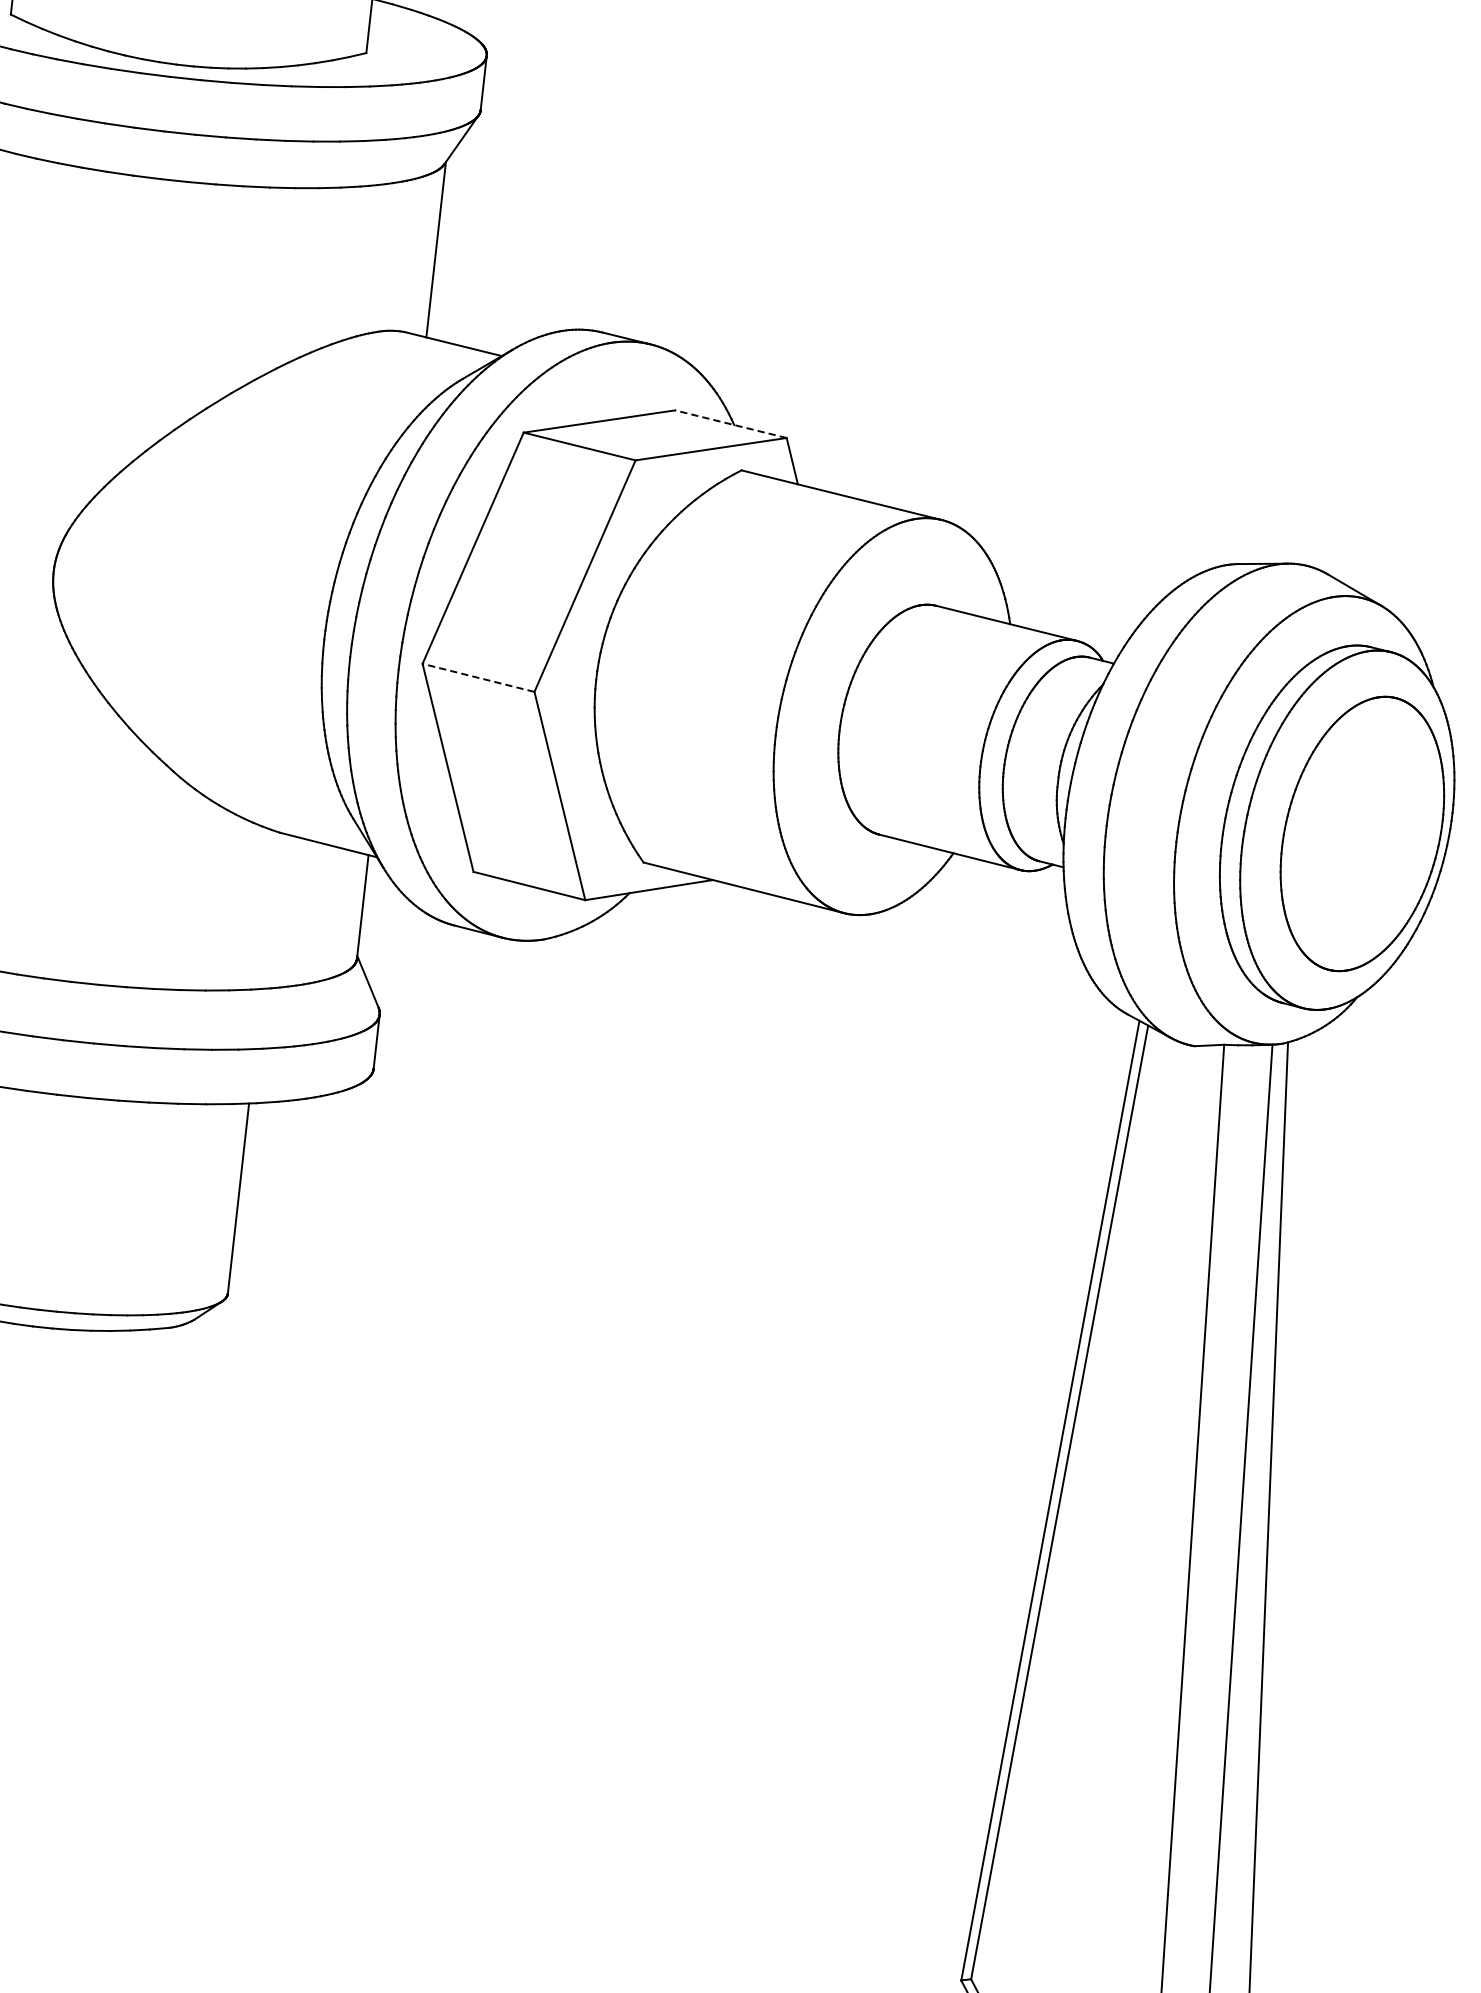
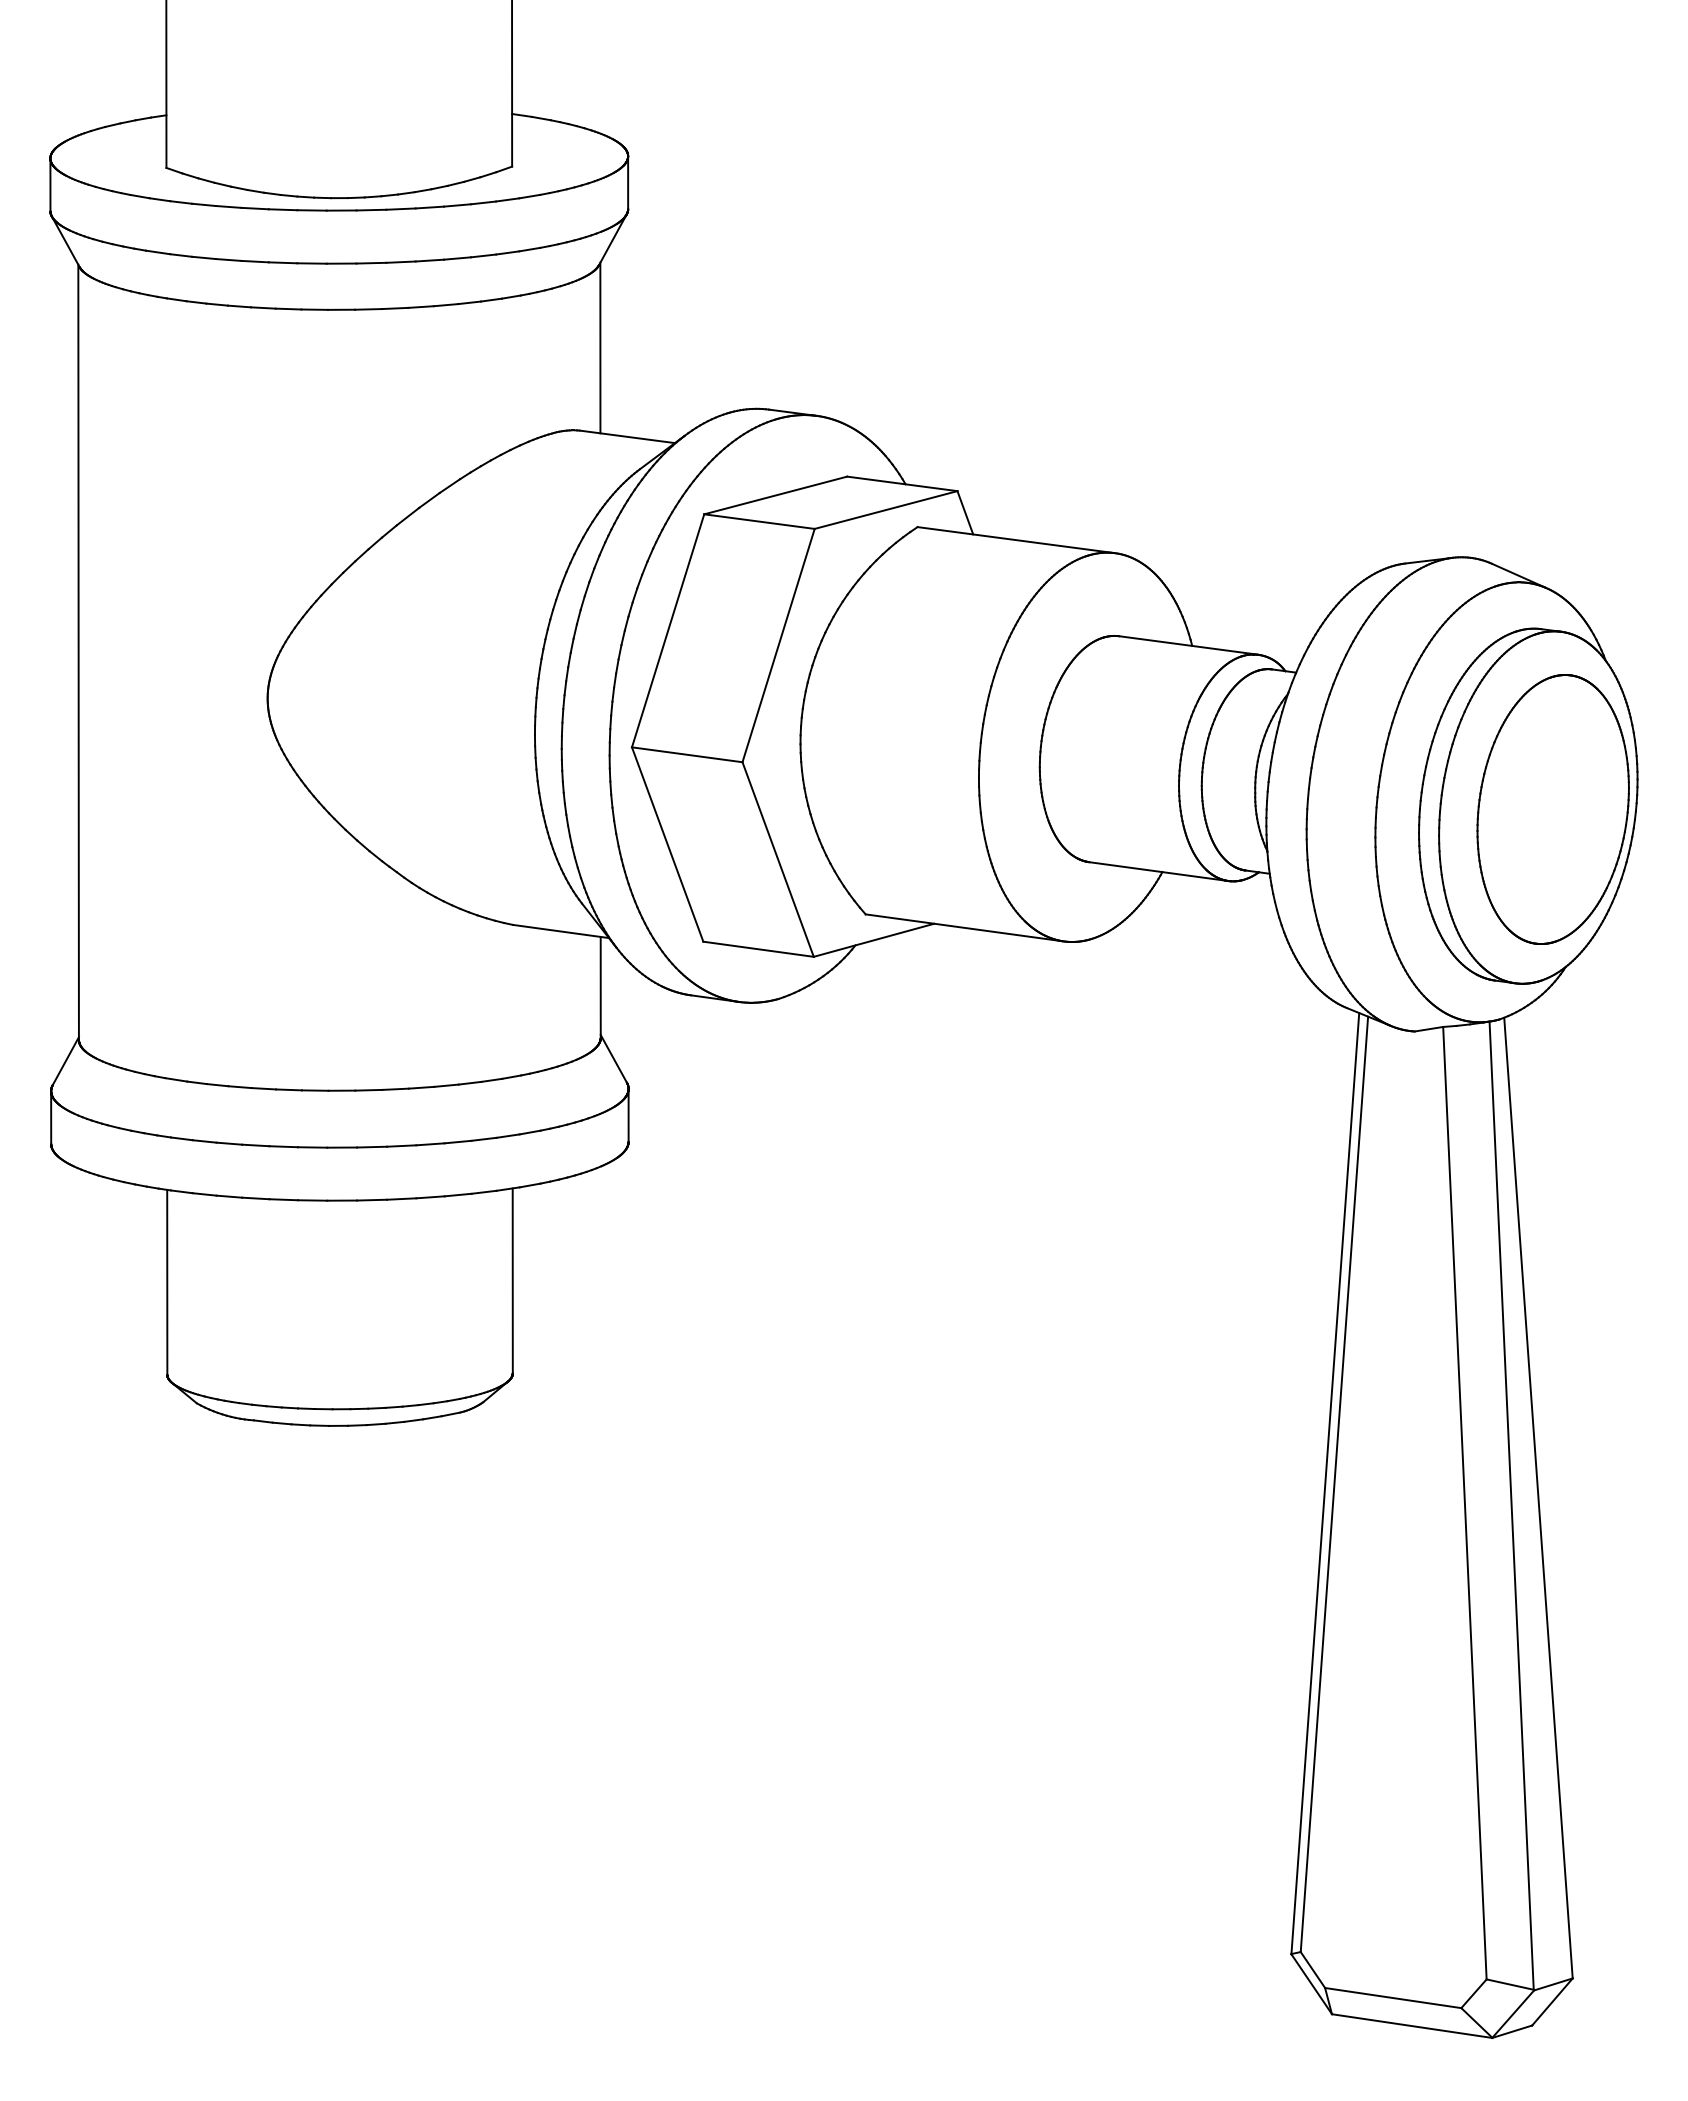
line: (731, 423) -> (902, 483), dashed -> solid
line: (478, 677) -> (687, 754), dashed -> solid

